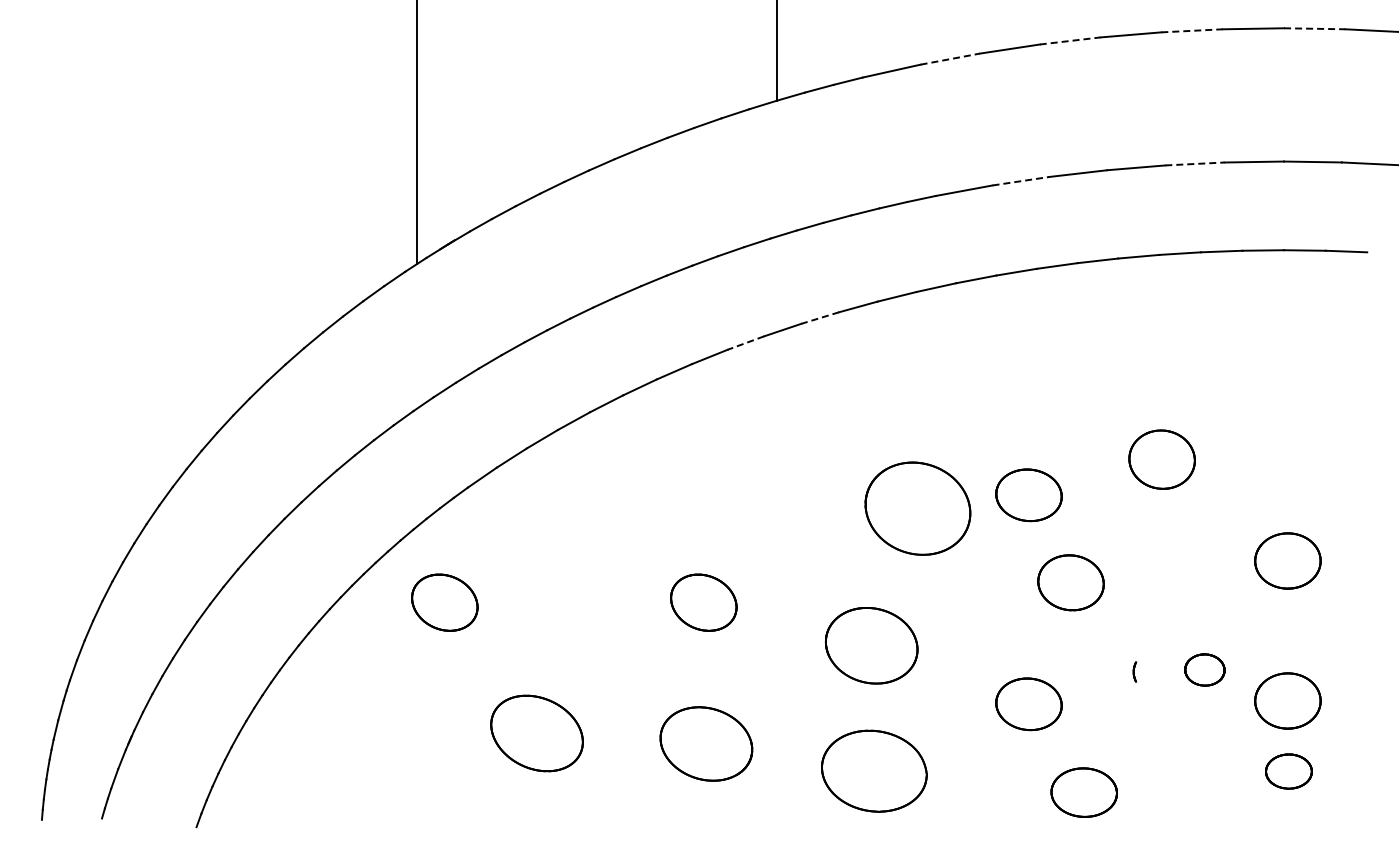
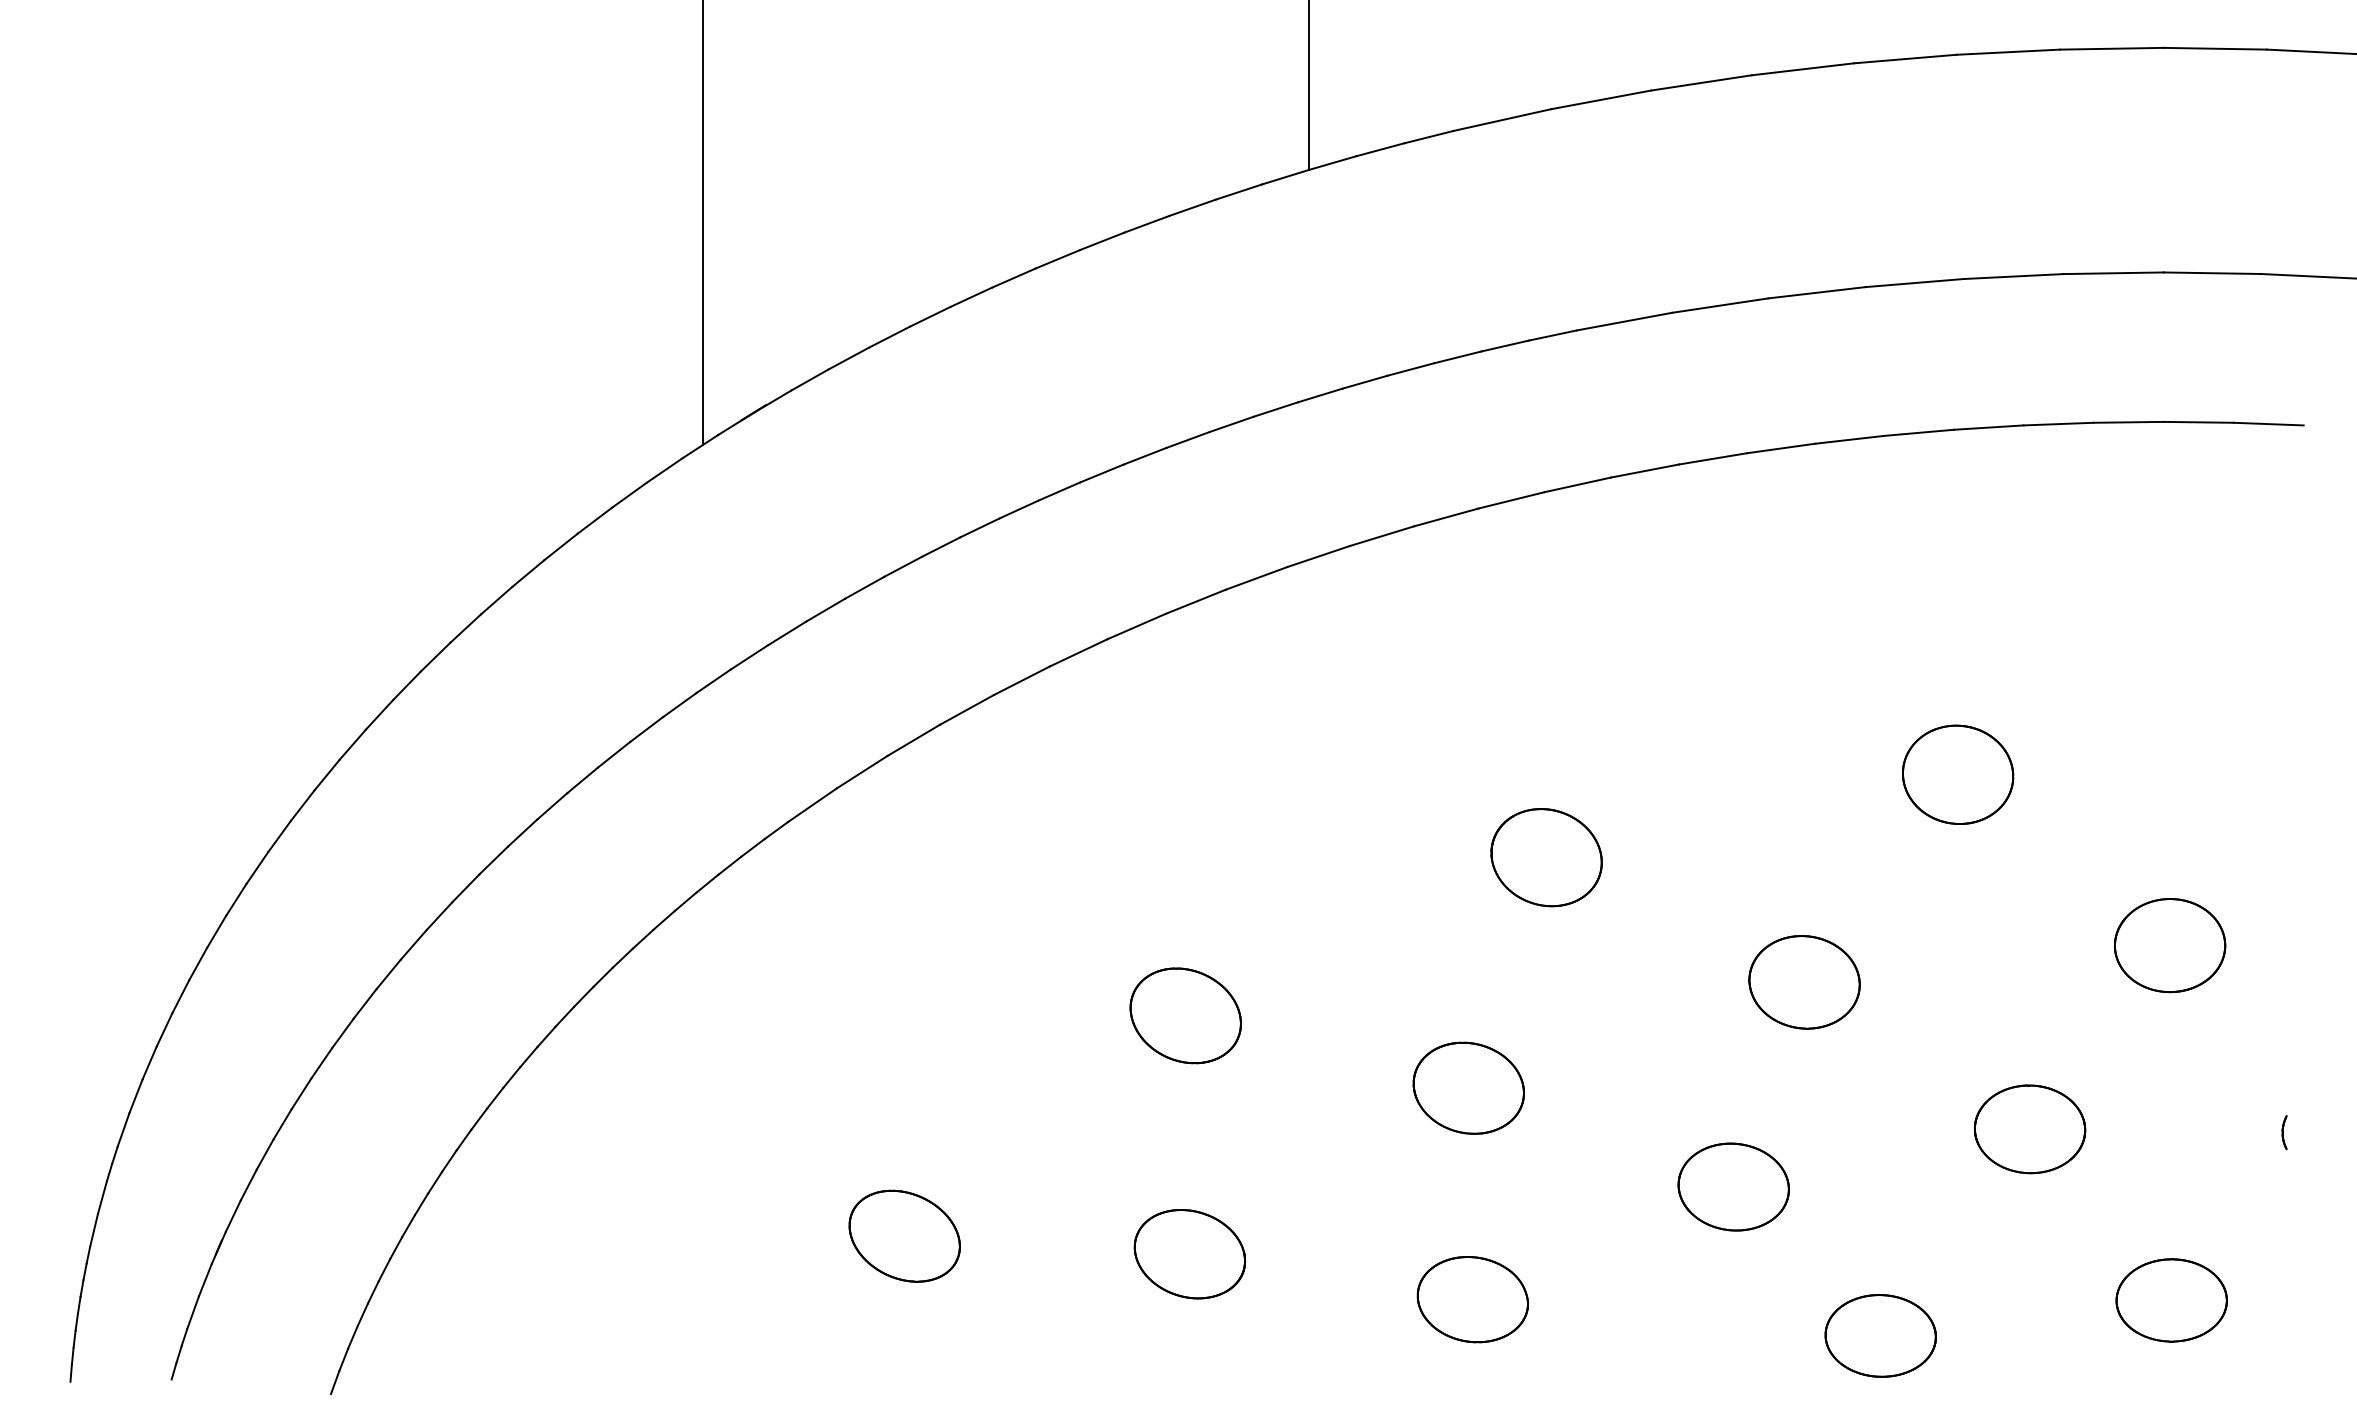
line: (1314, 28) -> (2214, 48), dashed -> solid
line: (1191, 30) -> (2007, 51), dashed -> solid
line: (1070, 40) -> (1803, 68), dashed -> solid
line: (950, 59) -> (1601, 100), dashed -> solid
line: (1194, 163) -> (2012, 275), dashed -> solid
line: (1021, 181) -> (1721, 306), dashed -> solid
line: (820, 318) -> (1382, 536), dashed -> solid
line: (745, 343) -> (1256, 579), dashed -> solid
part: (1028, 495) -> (1732, 835), removed
part: (917, 508) -> (1545, 857), size x0.62
part: (444, 602) -> (748, 1015), removed
part: (871, 645) -> (1468, 1087), size x0.71
part: (1204, 669) -> (2029, 1128), size x1.67
part: (1134, 671) -> (2283, 1131), moved
part: (1287, 700) -> (2169, 1180), removed
part: (536, 733) -> (903, 1236), size x0.71
part: (705, 744) -> (1188, 1254), size x0.71
part: (873, 770) -> (1471, 1298), size x0.62
part: (1288, 771) -> (2171, 1300), size x1.43
part: (1083, 792) -> (1879, 1335), moved

